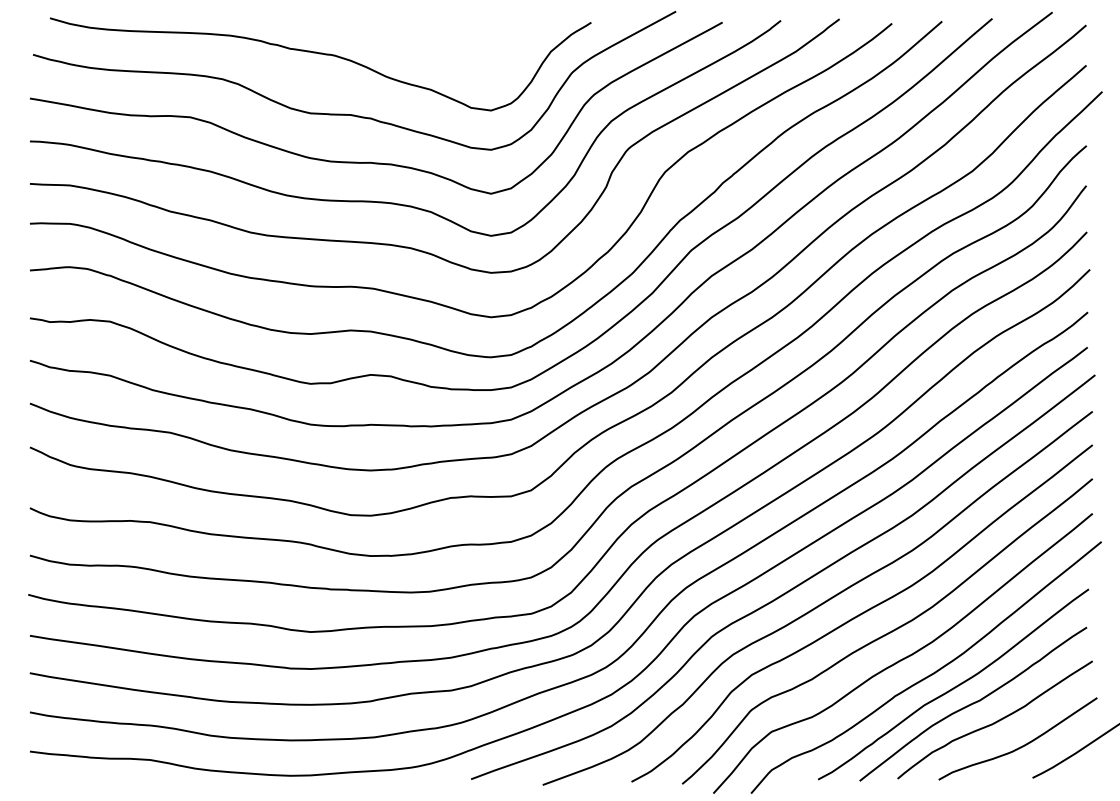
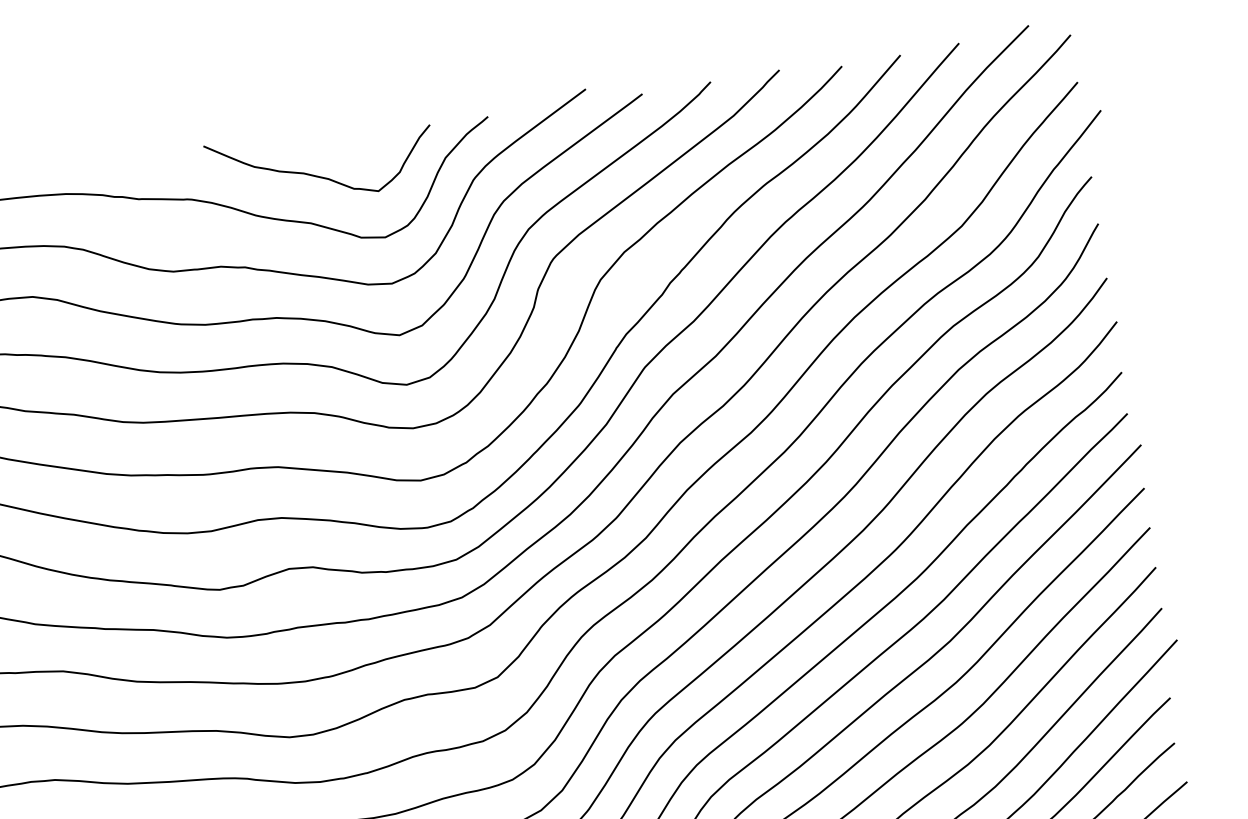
curve: (442, 50) -> (317, 175), added

